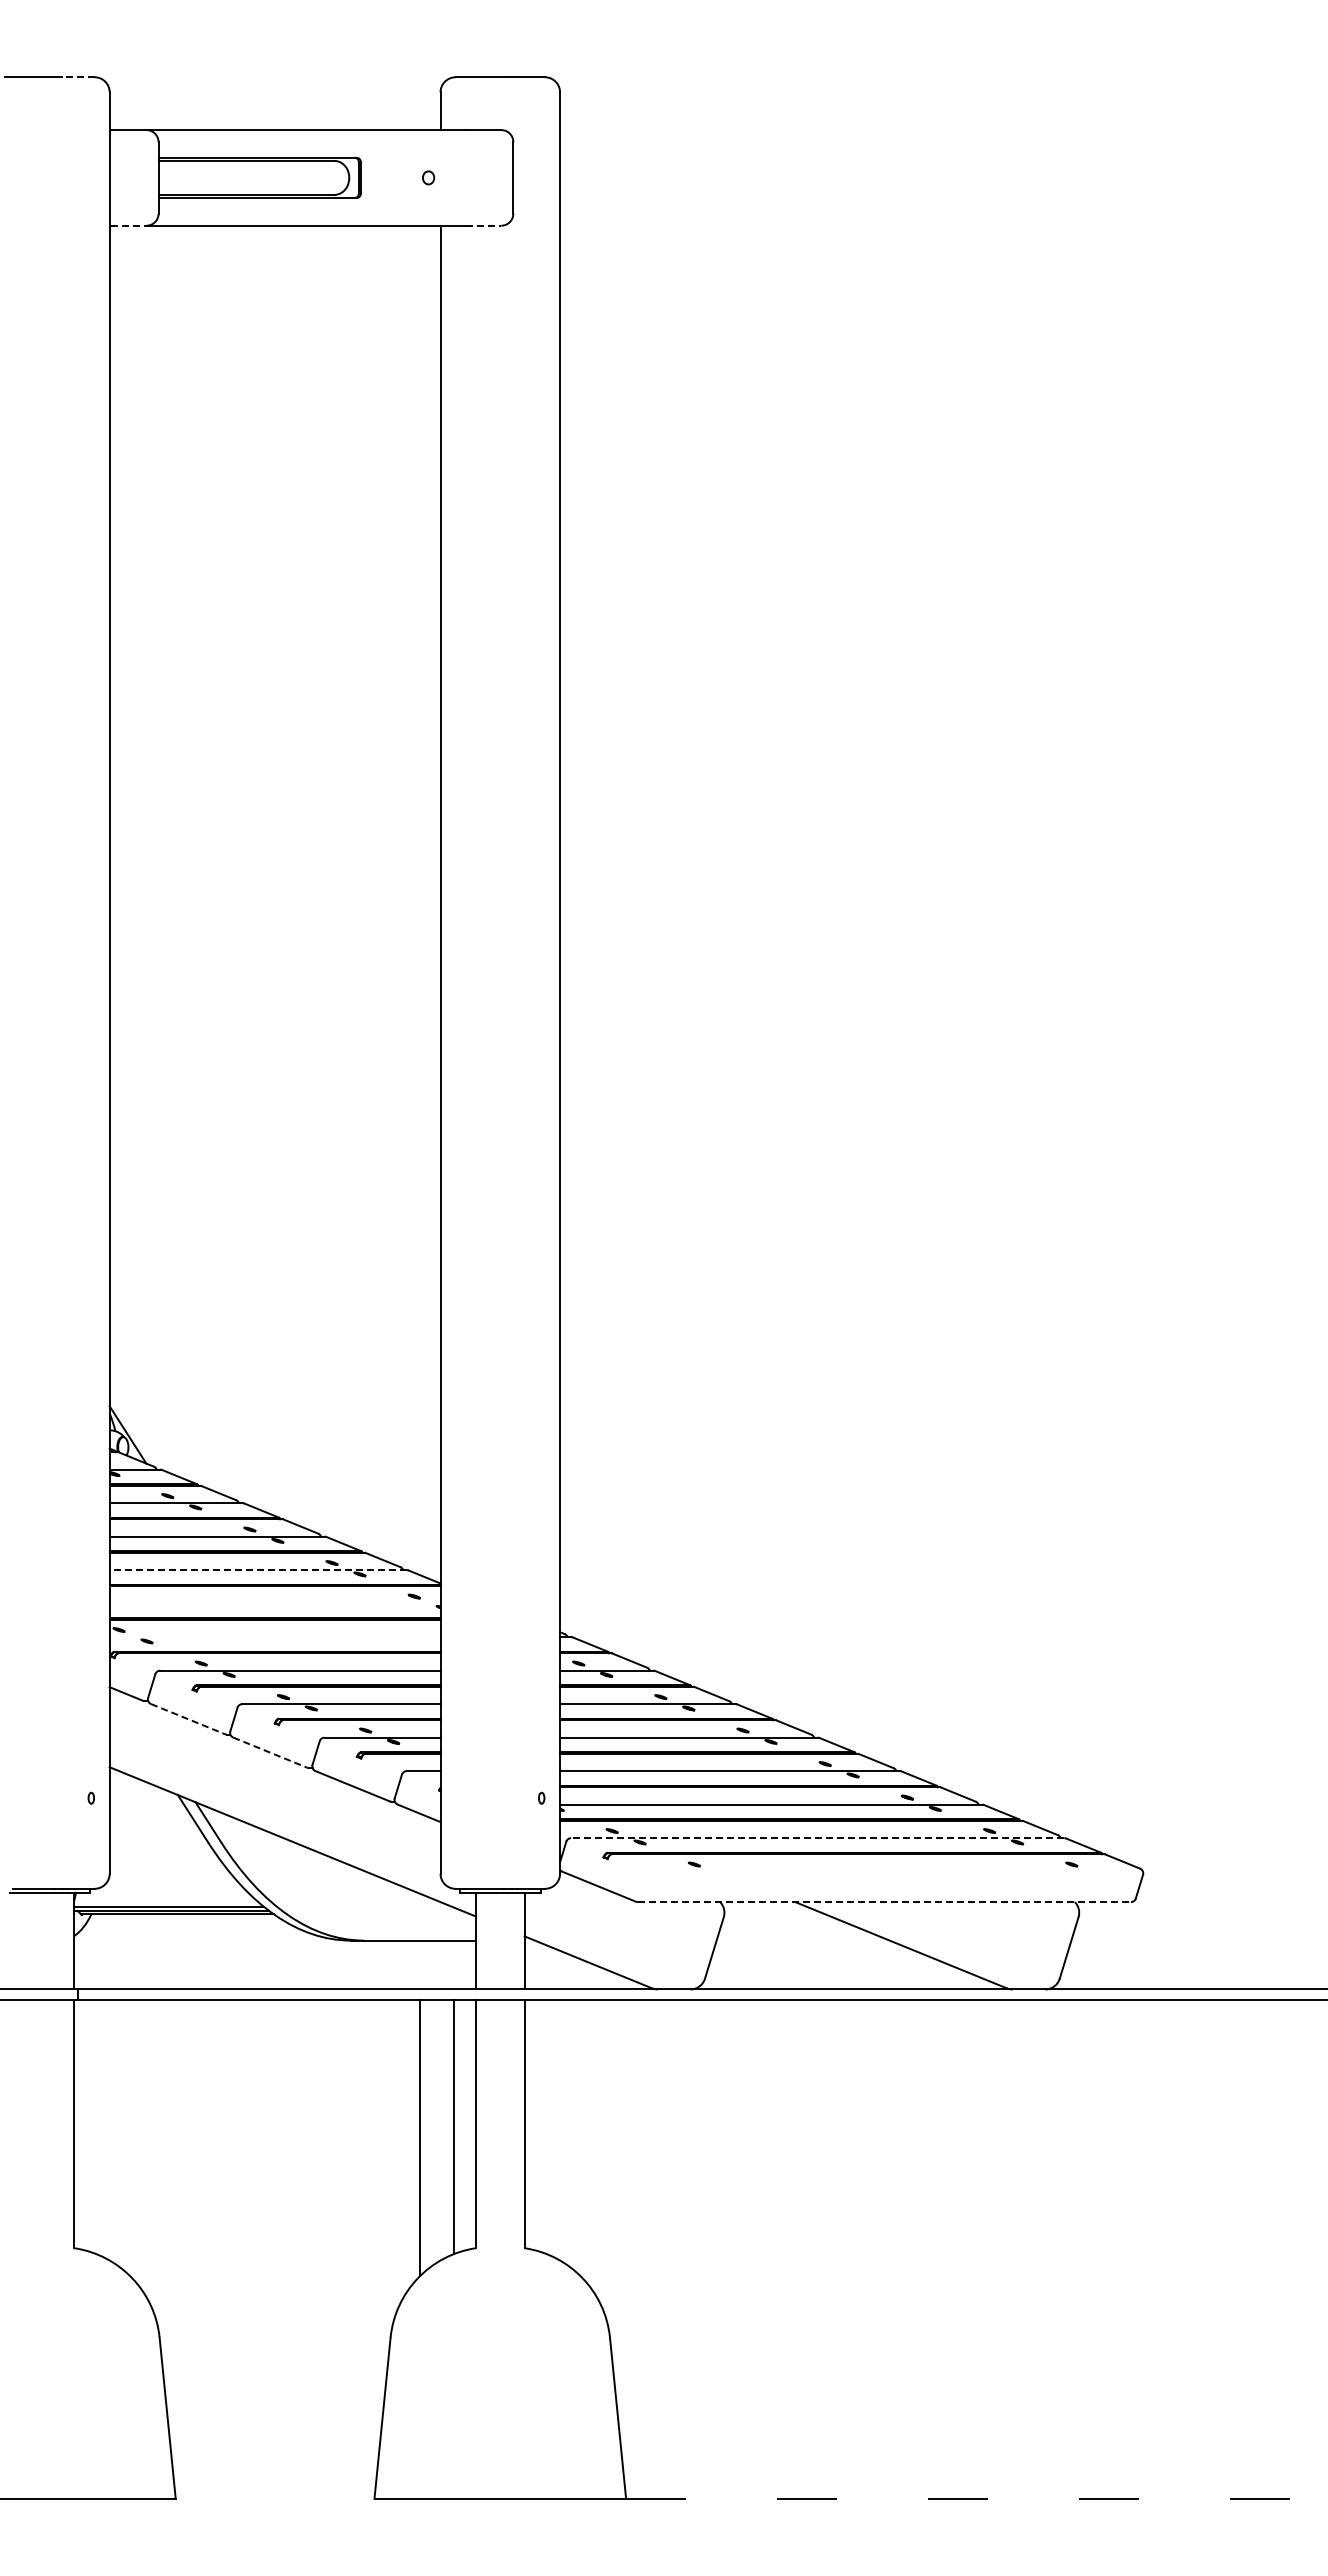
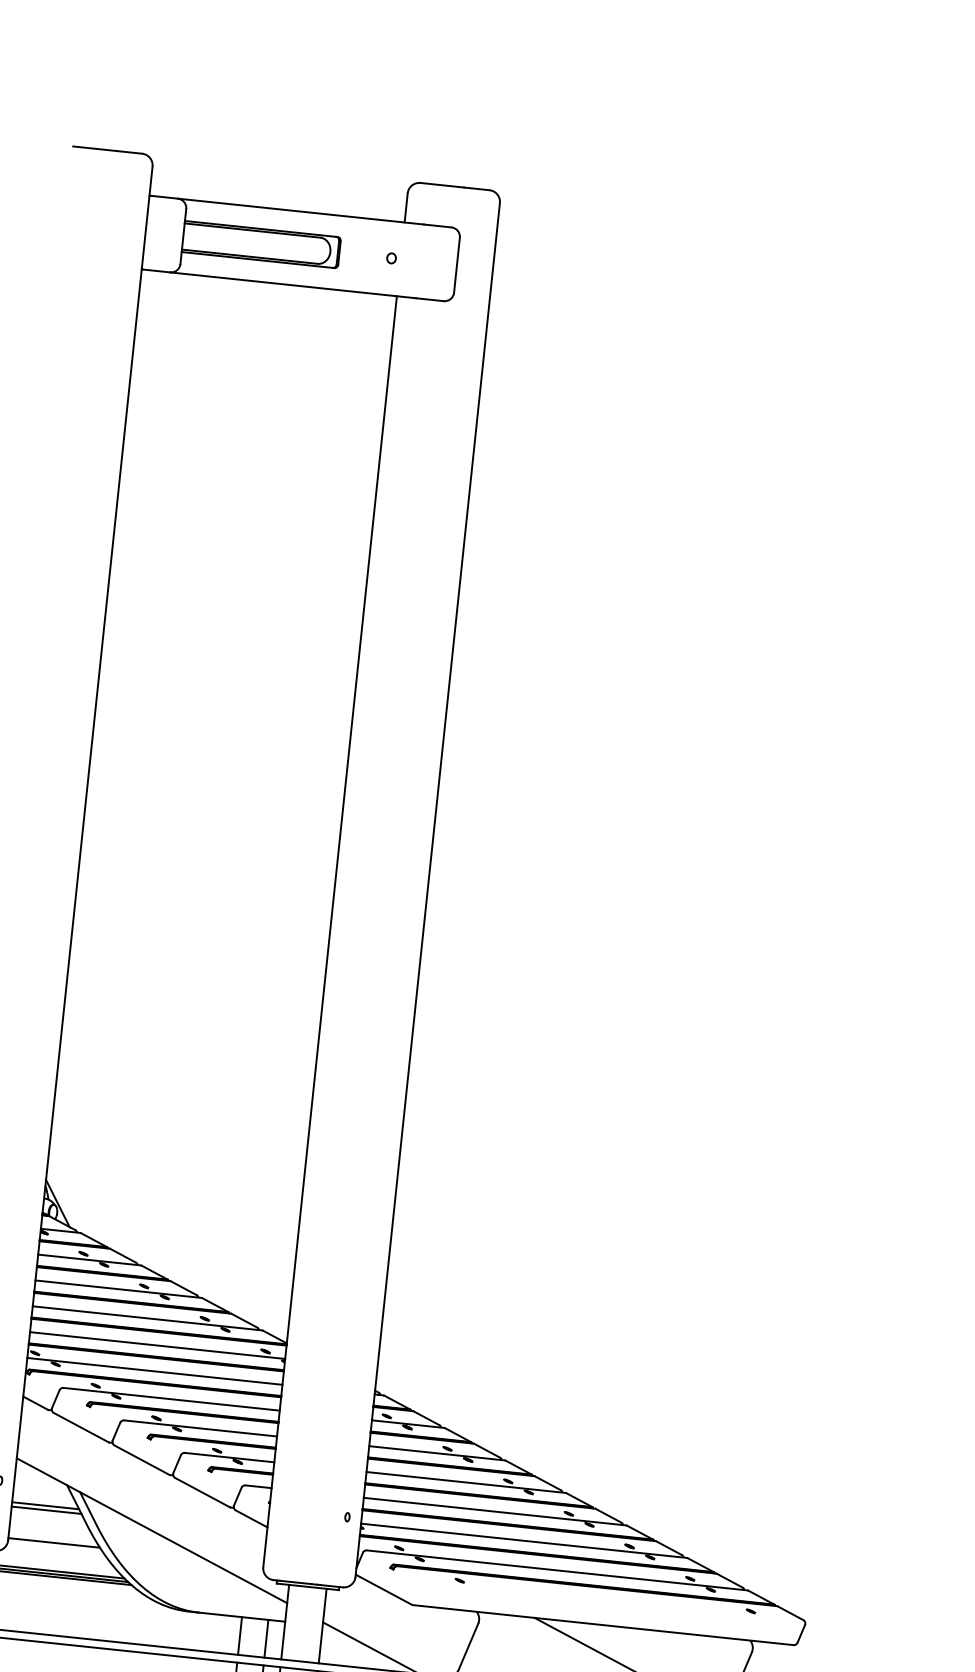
line: (77, 77) -> (128, 152), dashed -> solid
line: (128, 225) -> (156, 270), dashed -> solid
line: (483, 225) -> (430, 299), dashed -> solid
line: (258, 1570) -> (147, 1318), dashed -> solid
line: (274, 1603) -> (157, 1345), added
line: (274, 1637) -> (154, 1371), added
line: (188, 1719) -> (81, 1427), dashed -> solid
line: (270, 1752) -> (142, 1459), dashed -> solid
line: (152, 1824) -> (45, 1505), added
line: (154, 1829) -> (46, 1509), added
line: (817, 1838) -> (556, 1570), dashed -> solid
line: (168, 1870) -> (53, 1542), added
line: (884, 1902) -> (603, 1625), dashed -> solid
line: (419, 1964) -> (239, 1635), added
line: (454, 1964) -> (266, 1638), added

